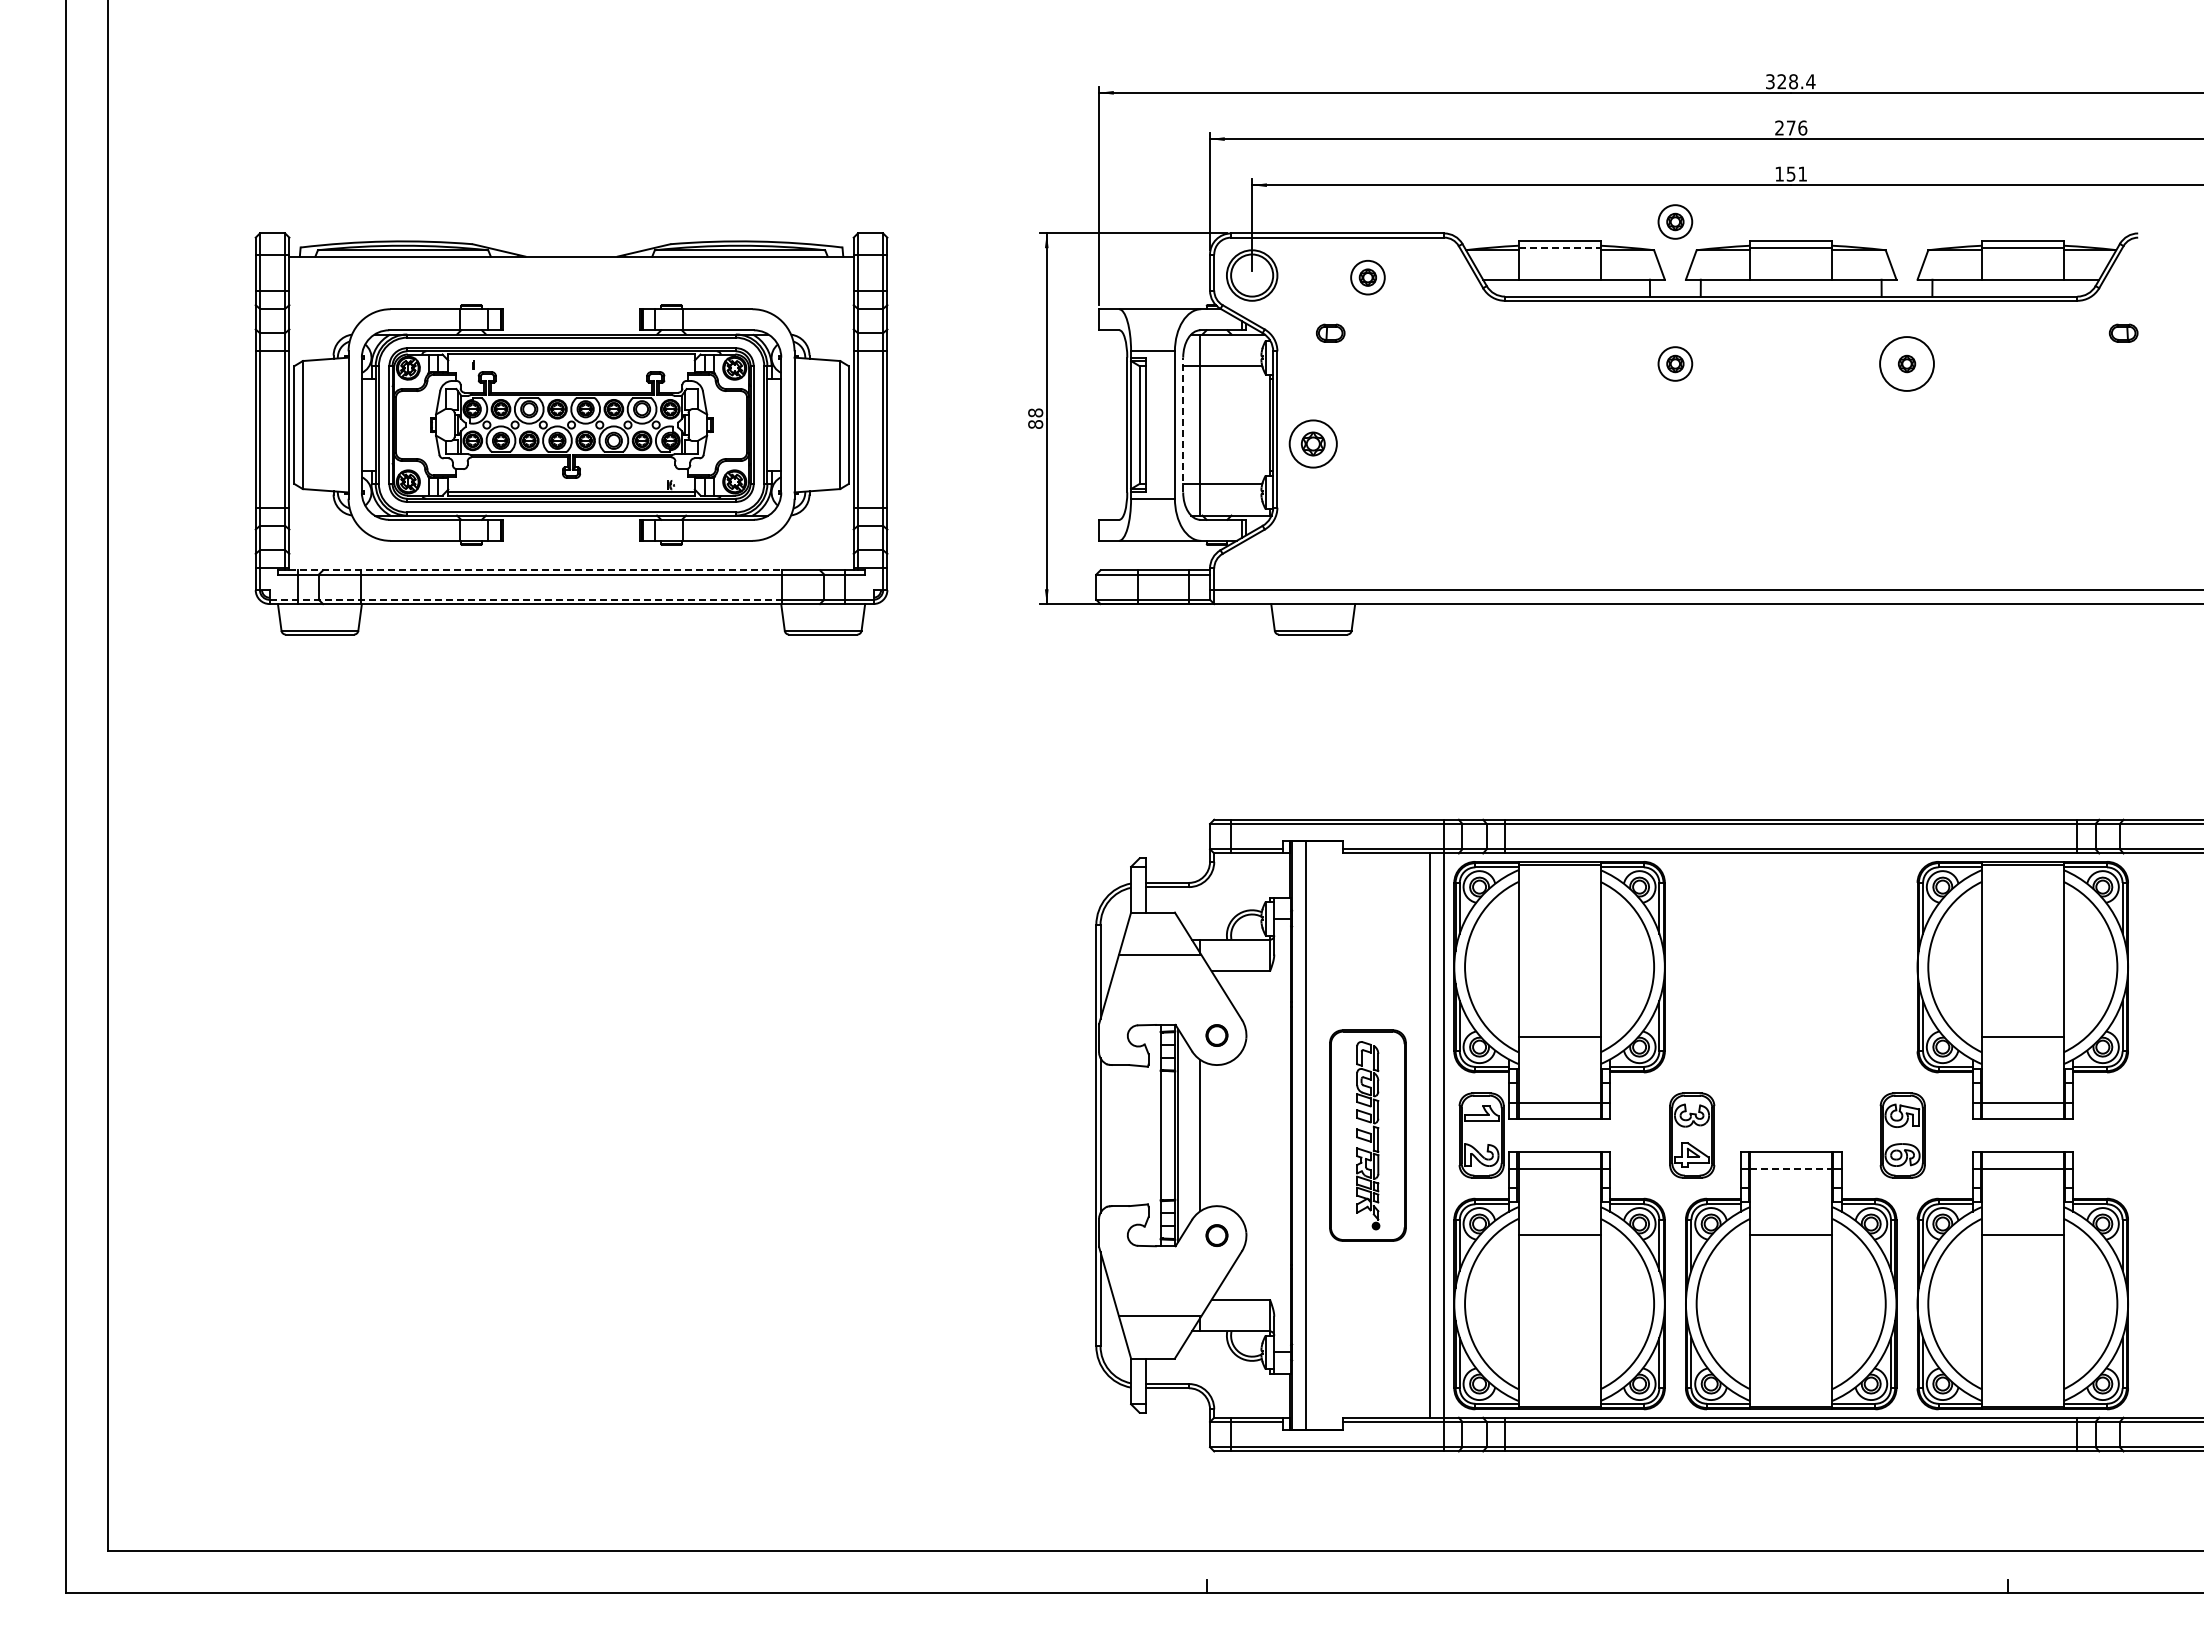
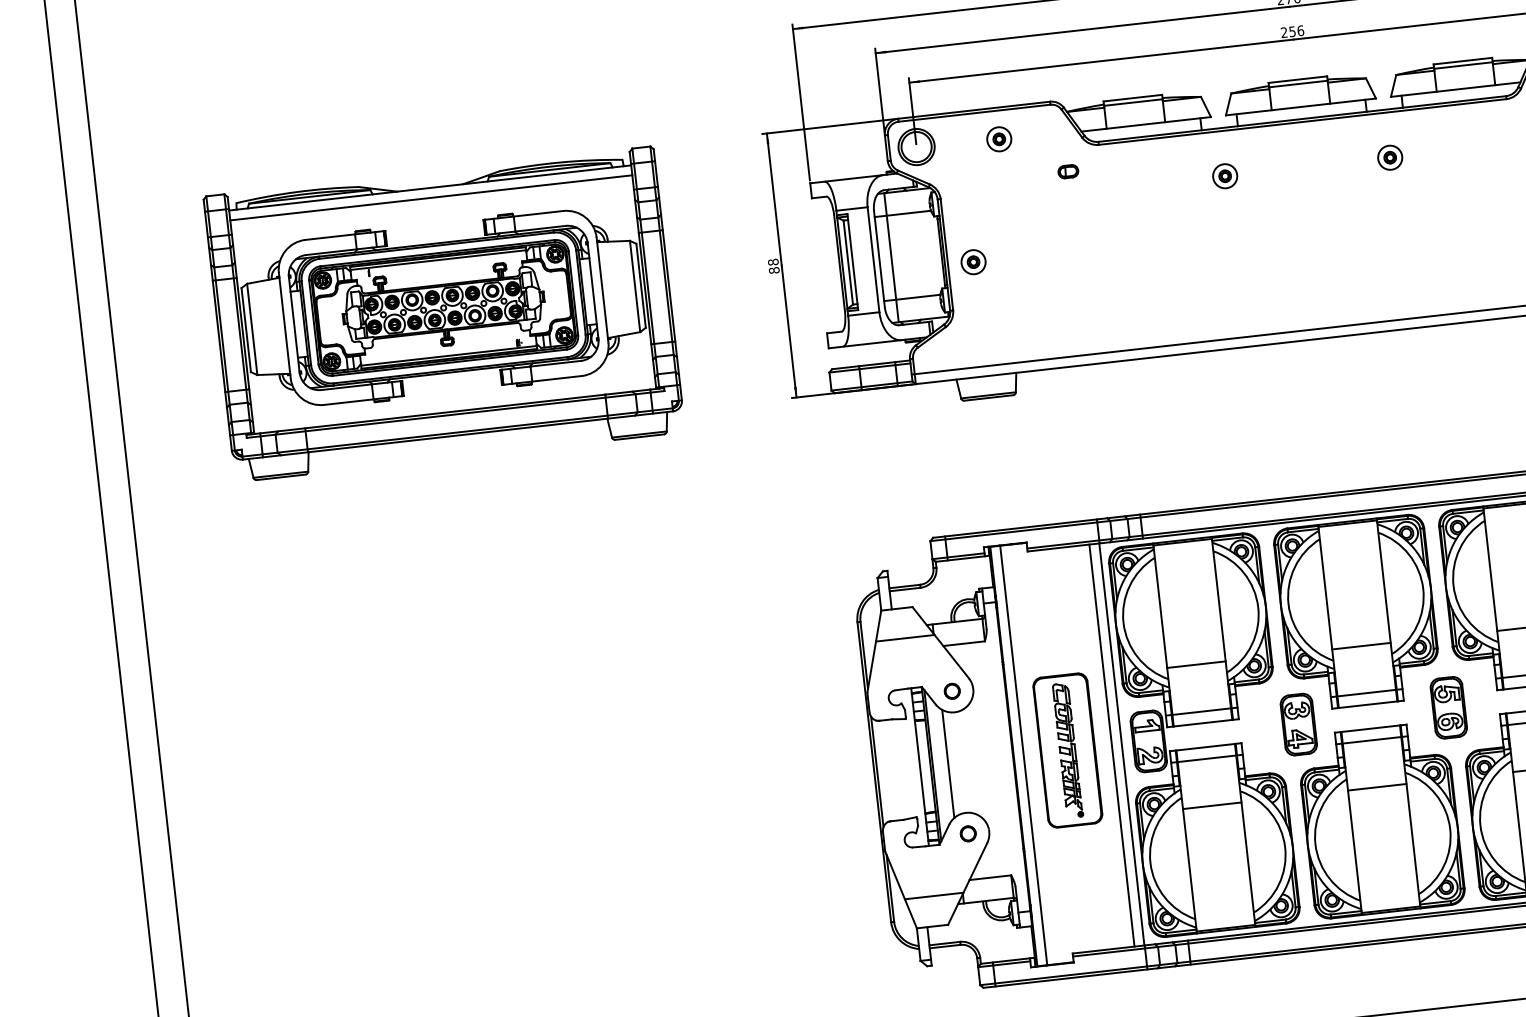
text: (1791, 173) -> (1292, 31), 151 -> 256
part: (1675, 221) -> (1213, 74), removed
line: (1560, 247) -> (1134, 102), dashed -> solid
line: (571, 270) -> (431, 197), added
part: (1330, 332) -> (1068, 171), moved
line: (571, 357) -> (438, 259), added
circle: (1906, 363) -> (1389, 157), size x0.62
line: (1183, 424) -> (879, 258), dashed -> solid
part: (1312, 443) -> (973, 261), size x0.71
line: (536, 570) -> (430, 414), dashed -> solid
line: (526, 599) -> (425, 435), dashed -> solid
part: (1791, 990) -> (1357, 613), added
line: (1791, 1168) -> (1372, 740), dashed -> solid

